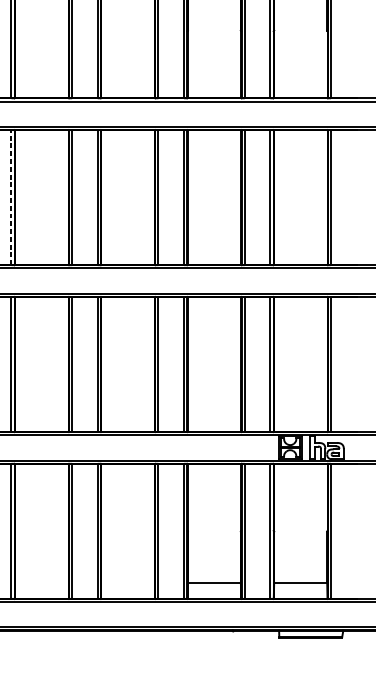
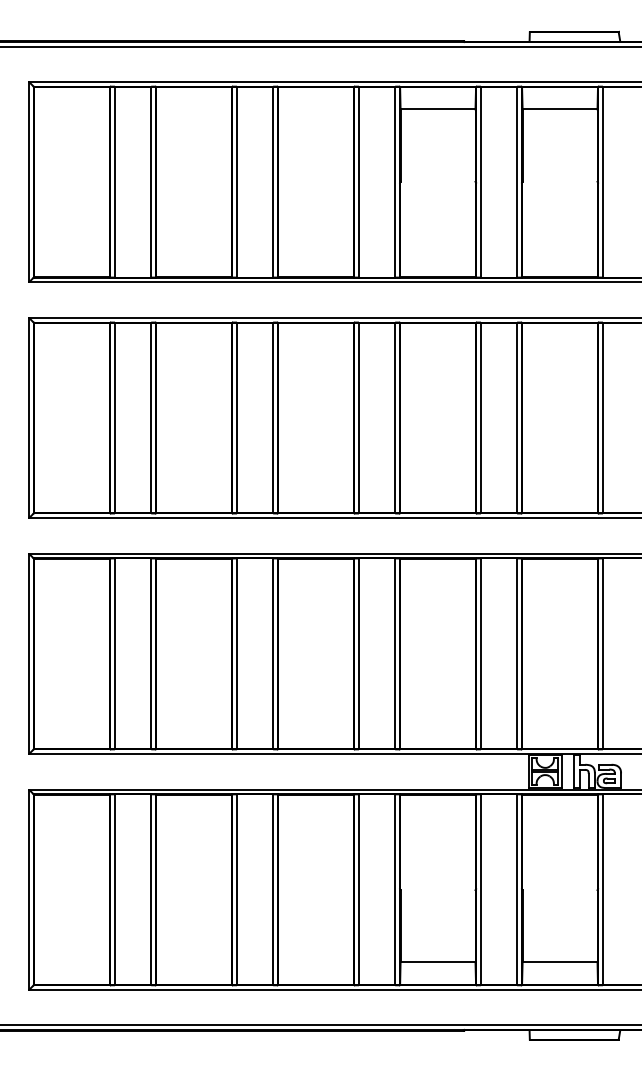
line: (11, 197) -> (151, 417), dashed -> solid

